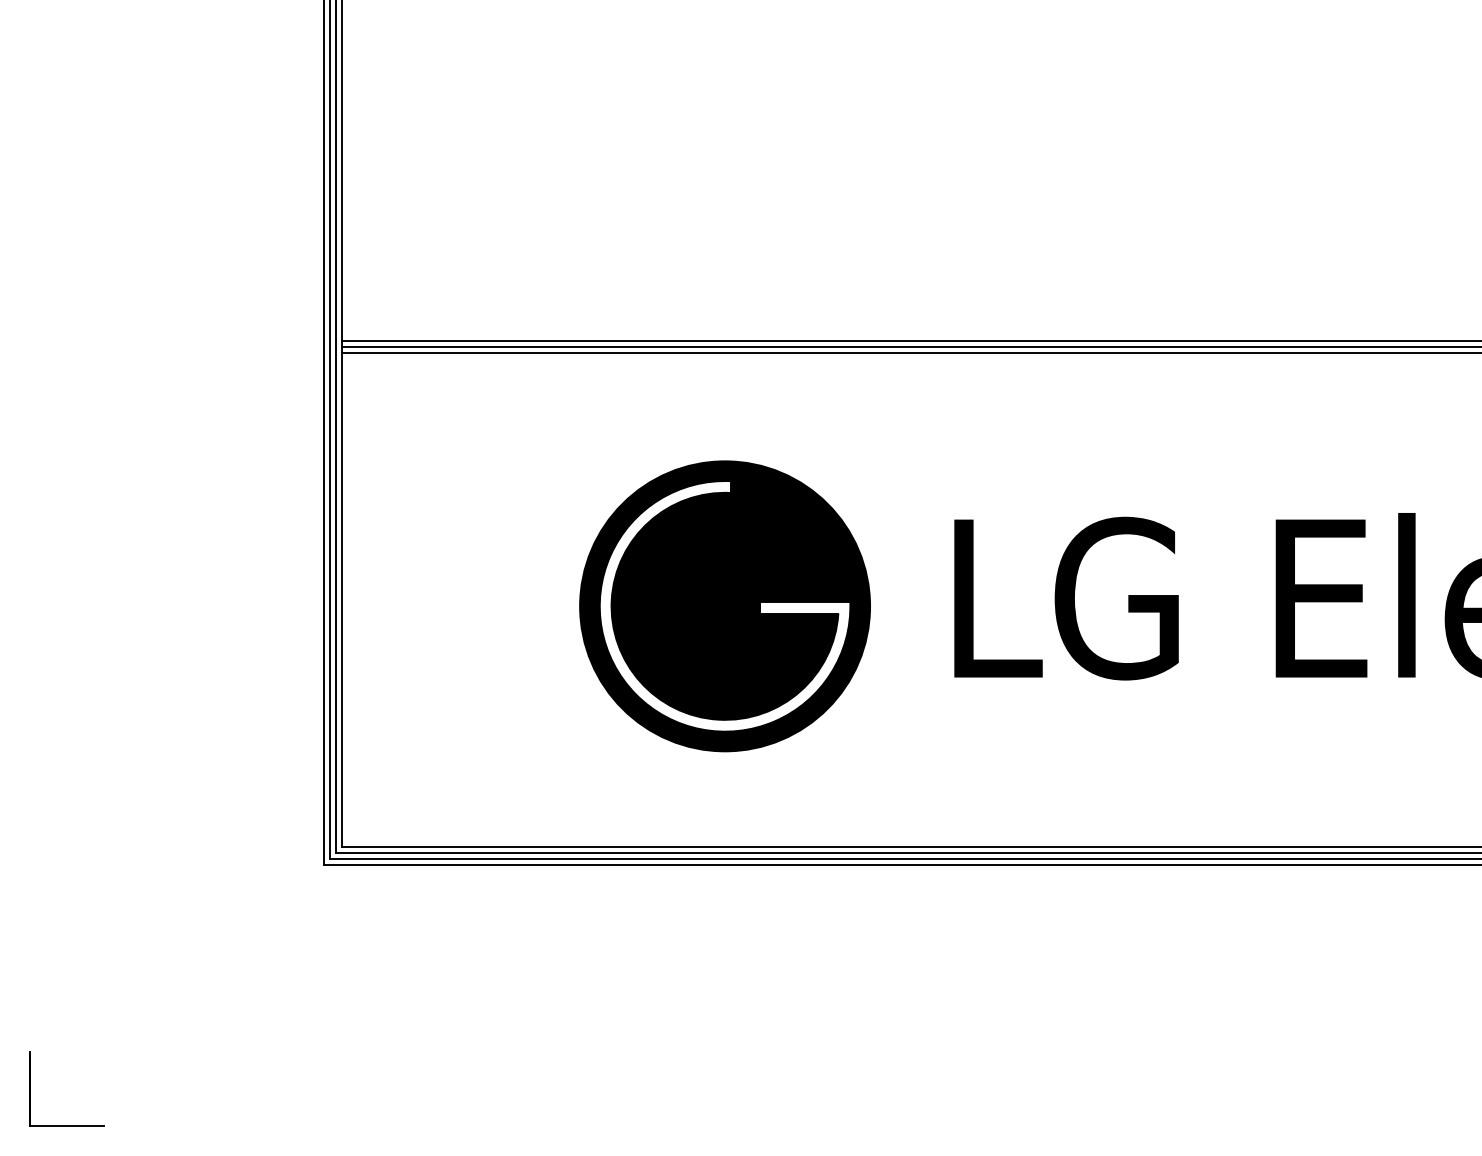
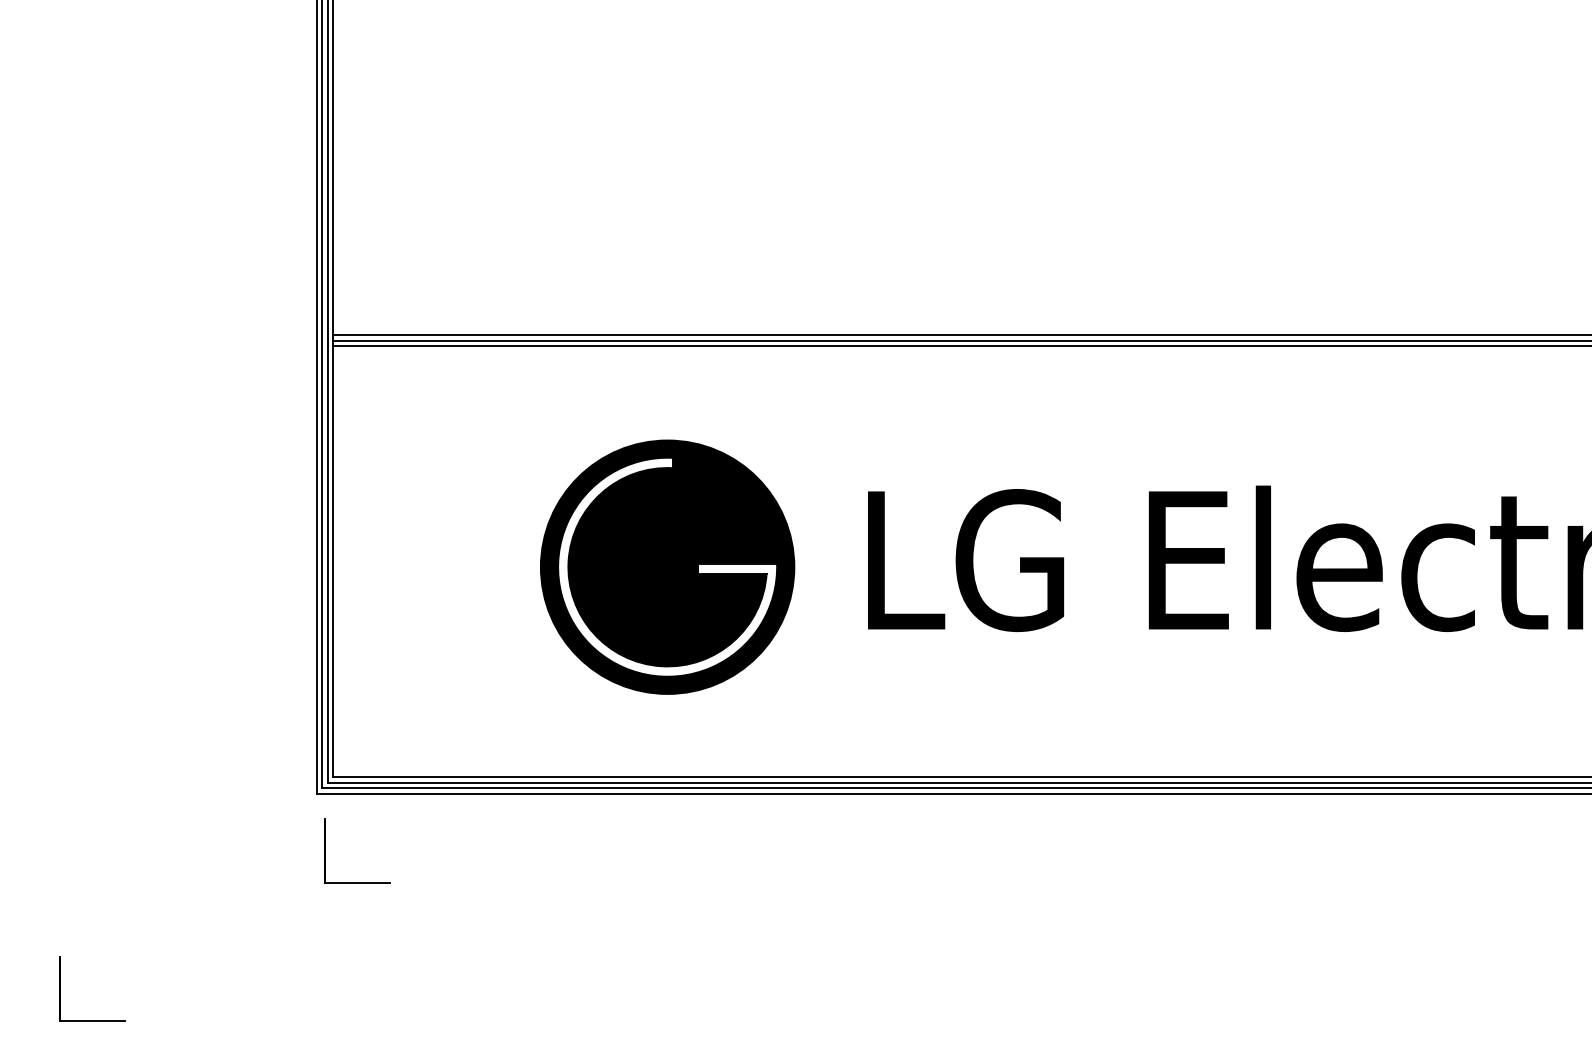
part: (333, 930) -> (325, 850), added

